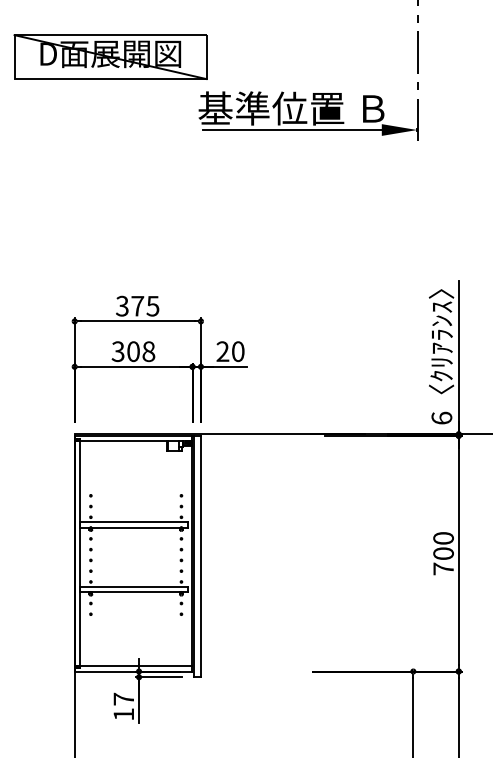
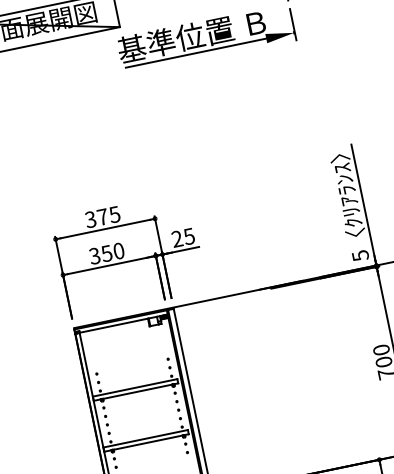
text: (141, 351) -> (113, 252), 308 -> 350
text: (237, 351) -> (188, 236), 20 -> 25
text: (441, 417) -> (360, 255), 6 -> 5

